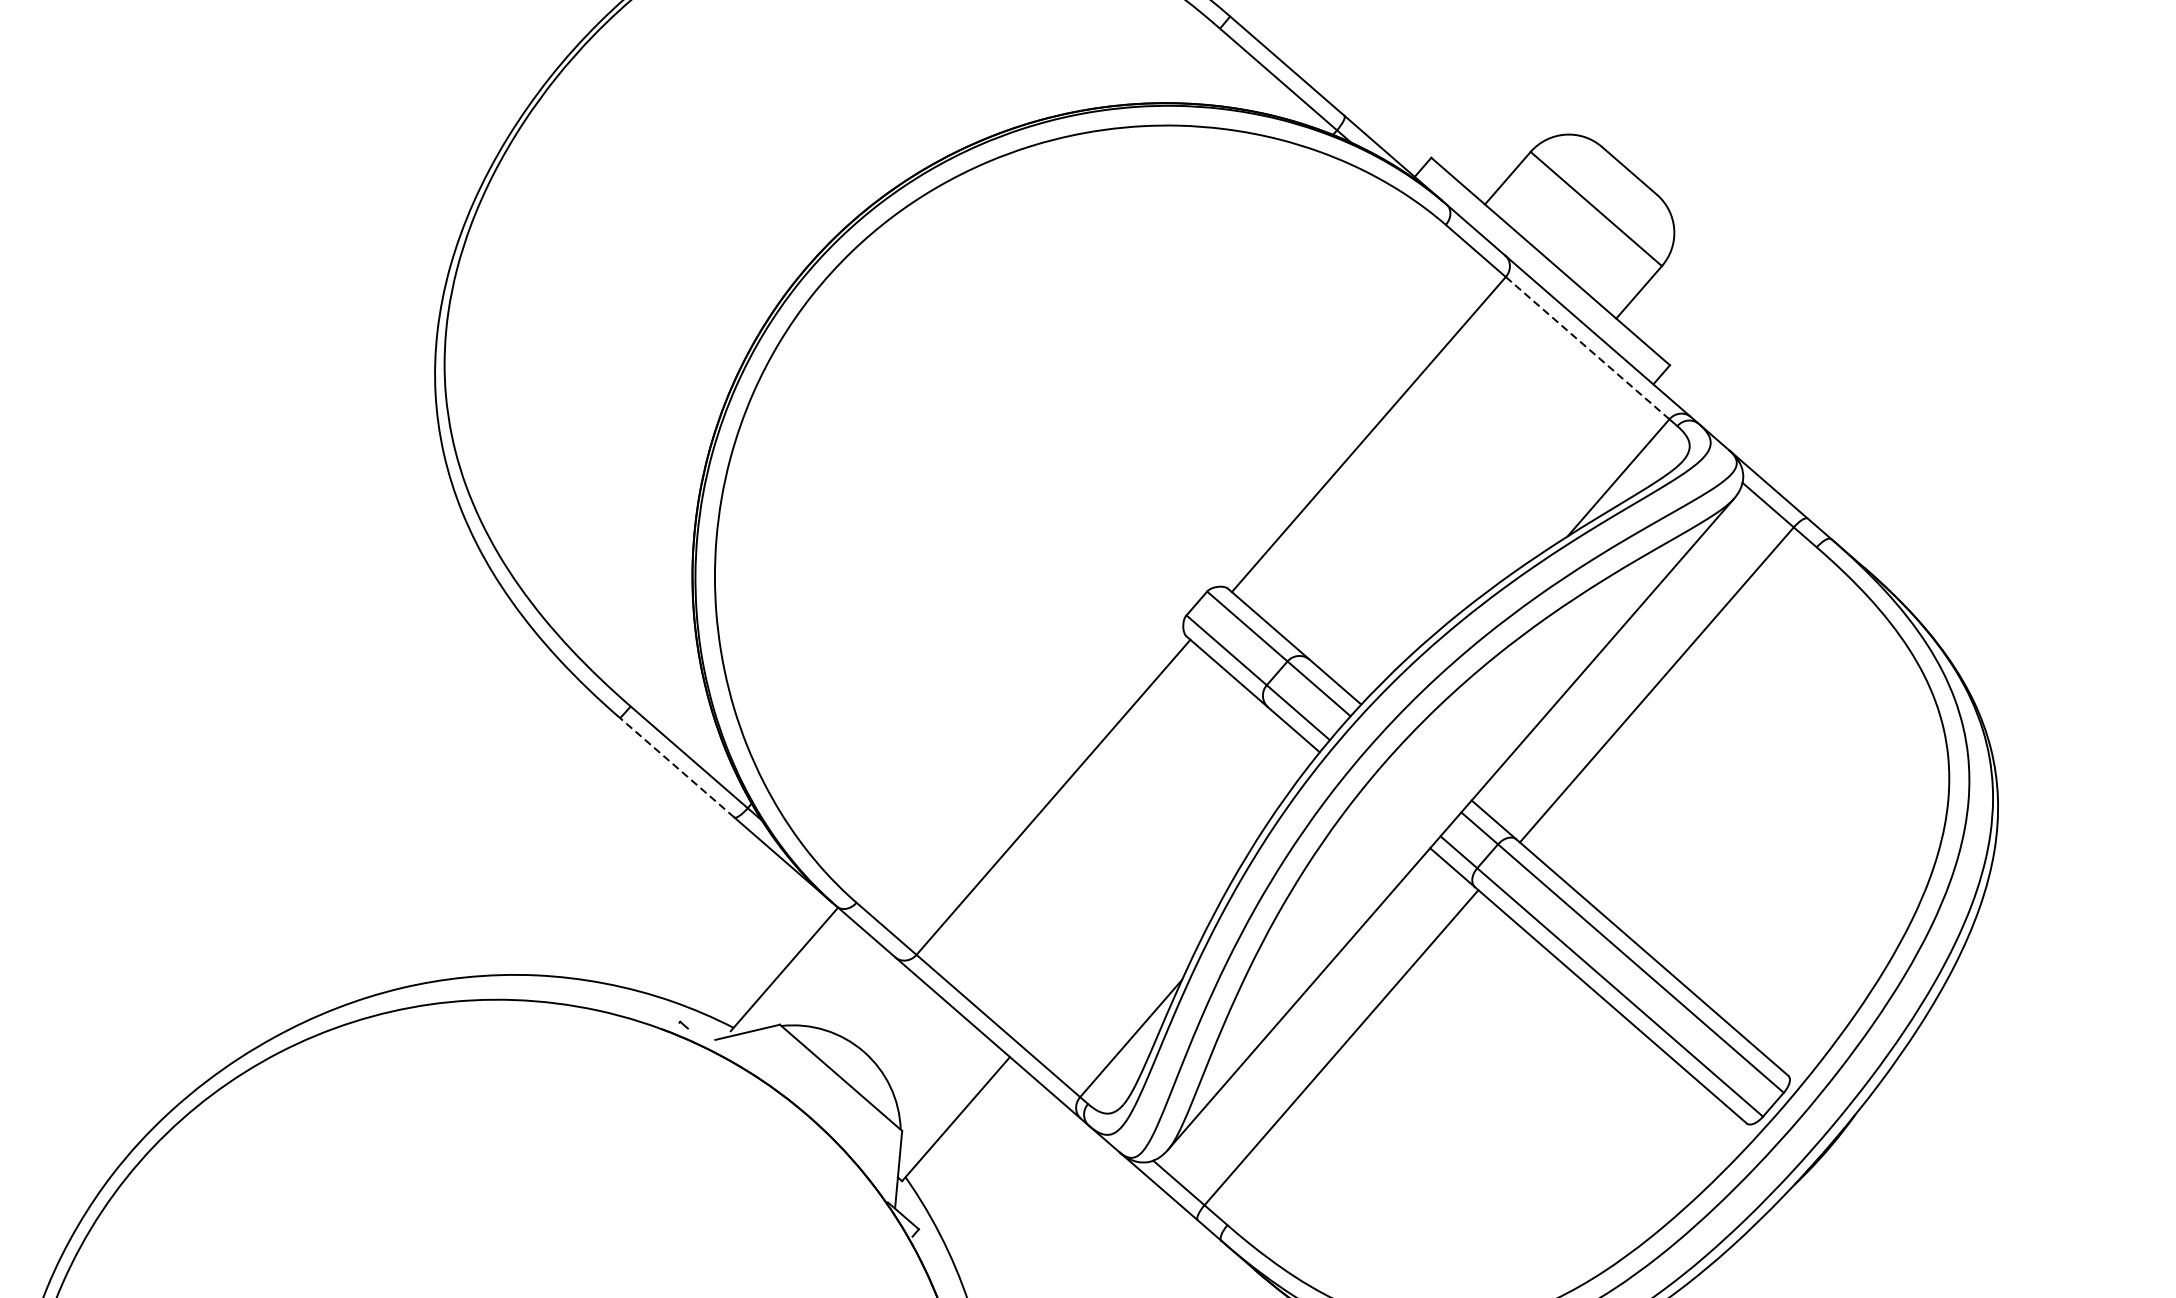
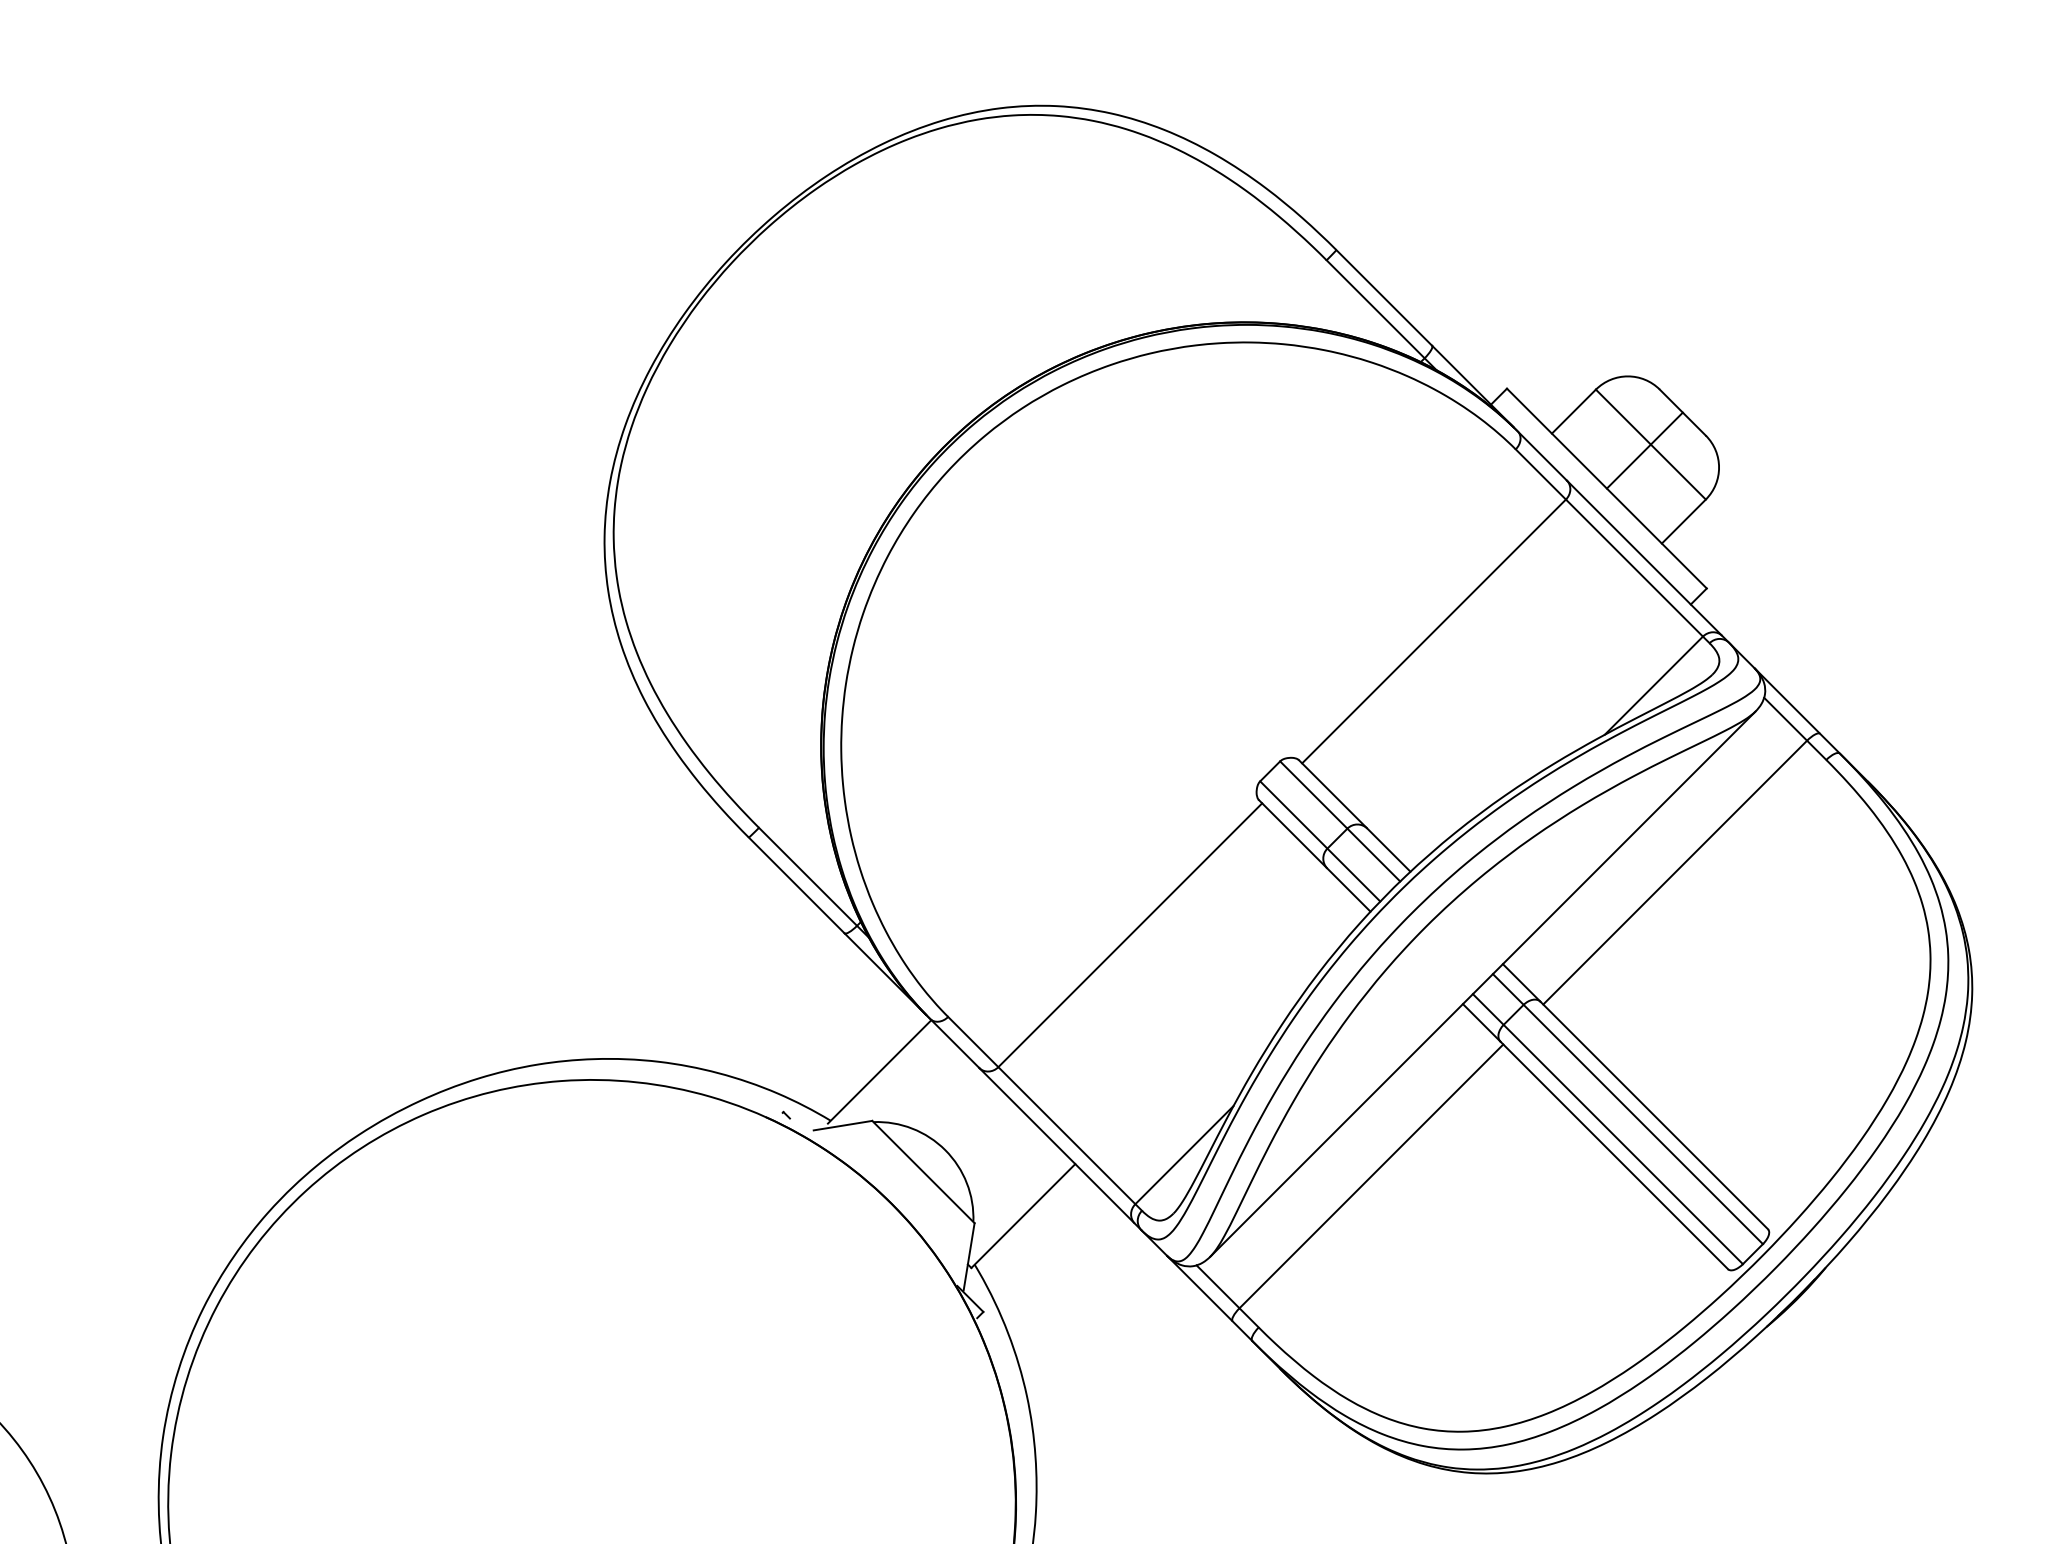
line: (1589, 216) -> (1644, 450), added
line: (1587, 348) -> (1634, 568), dashed -> solid
line: (677, 767) -> (796, 885), dashed -> solid

